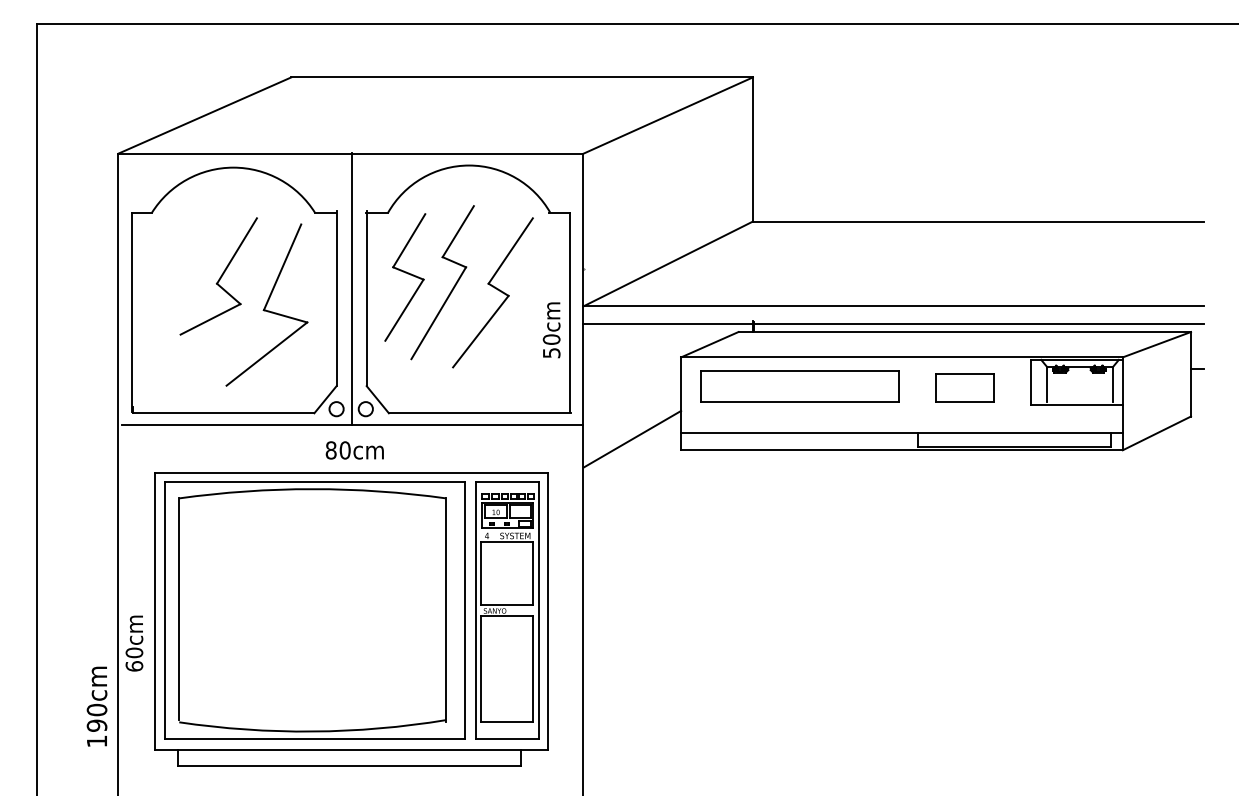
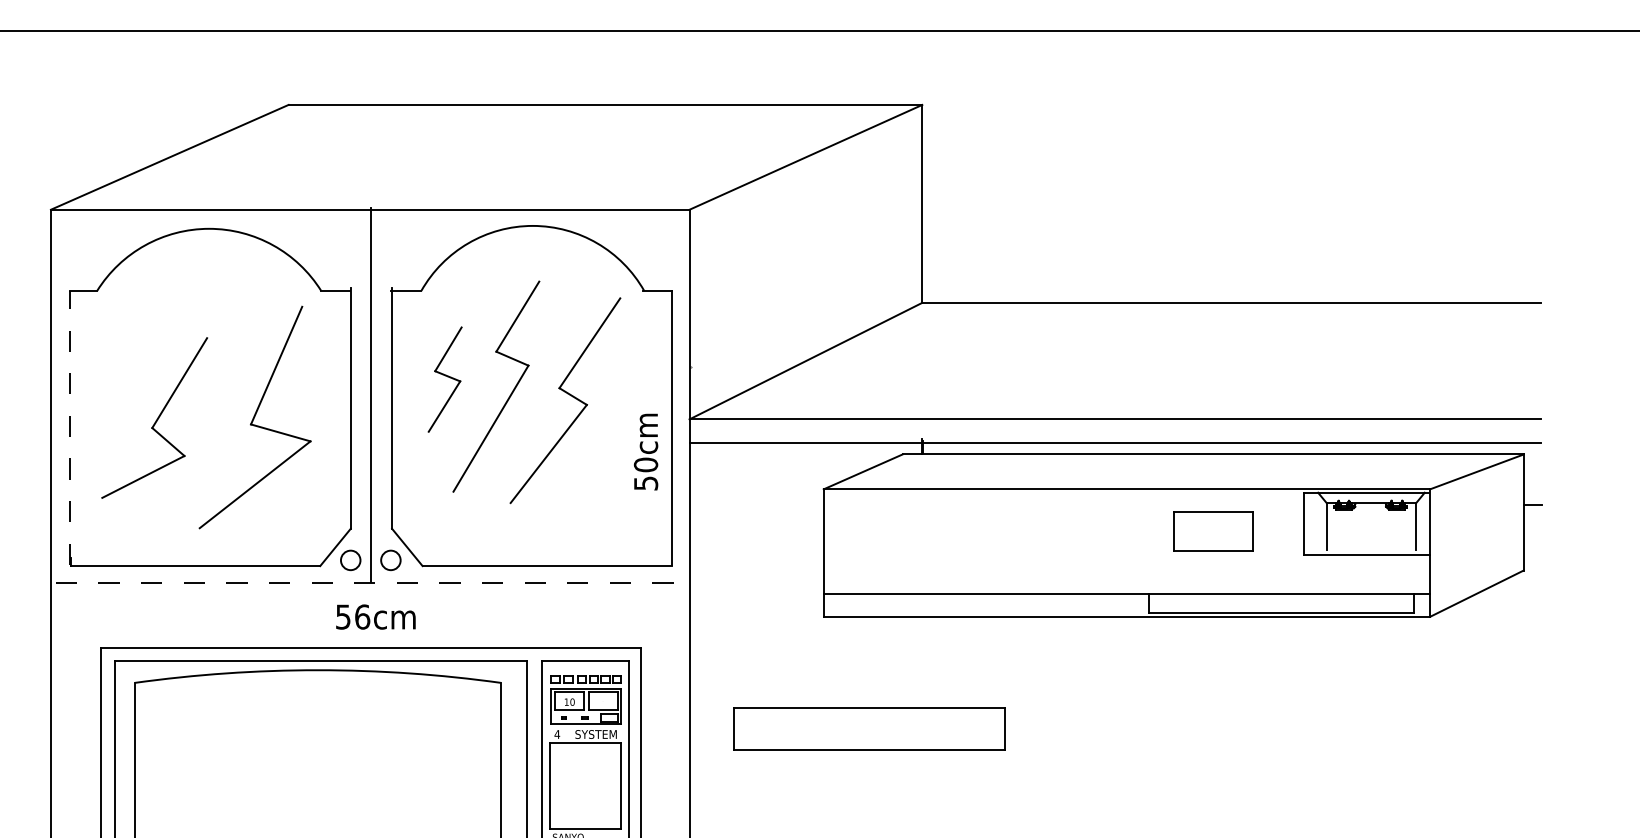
part: (218, 276) -> (154, 418), moved
part: (405, 277) -> (445, 379), size x0.6
line: (131, 312) -> (69, 427), solid -> dashed
part: (799, 386) -> (868, 728), moved
line: (352, 425) -> (372, 582), solid -> dashed
line: (632, 438) -> (756, 600), removed
text: (337, 450) -> (351, 617), 80cm -> 56cm

